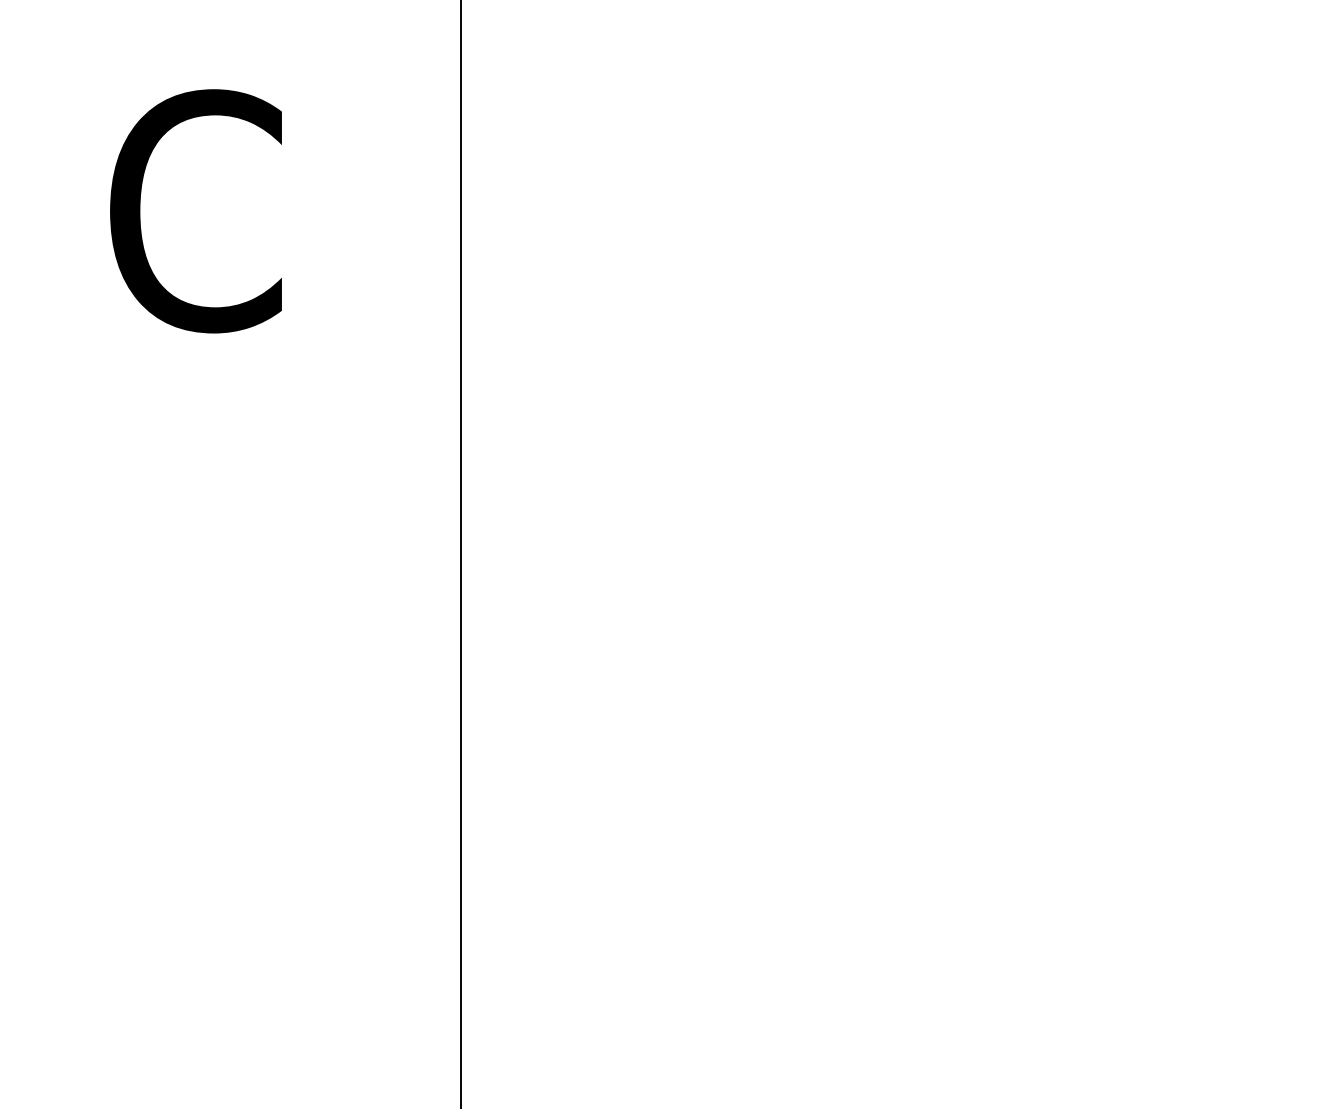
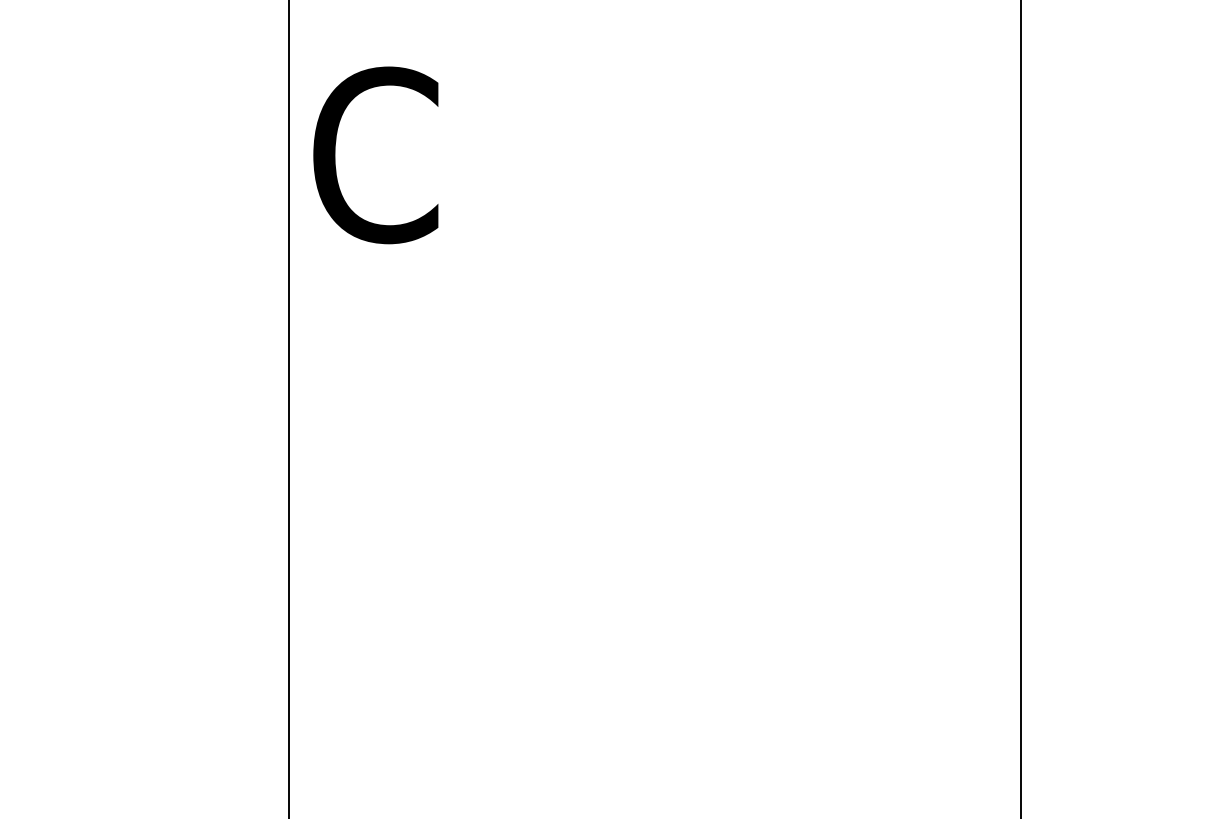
text: (195, 211) -> (375, 155), moved

